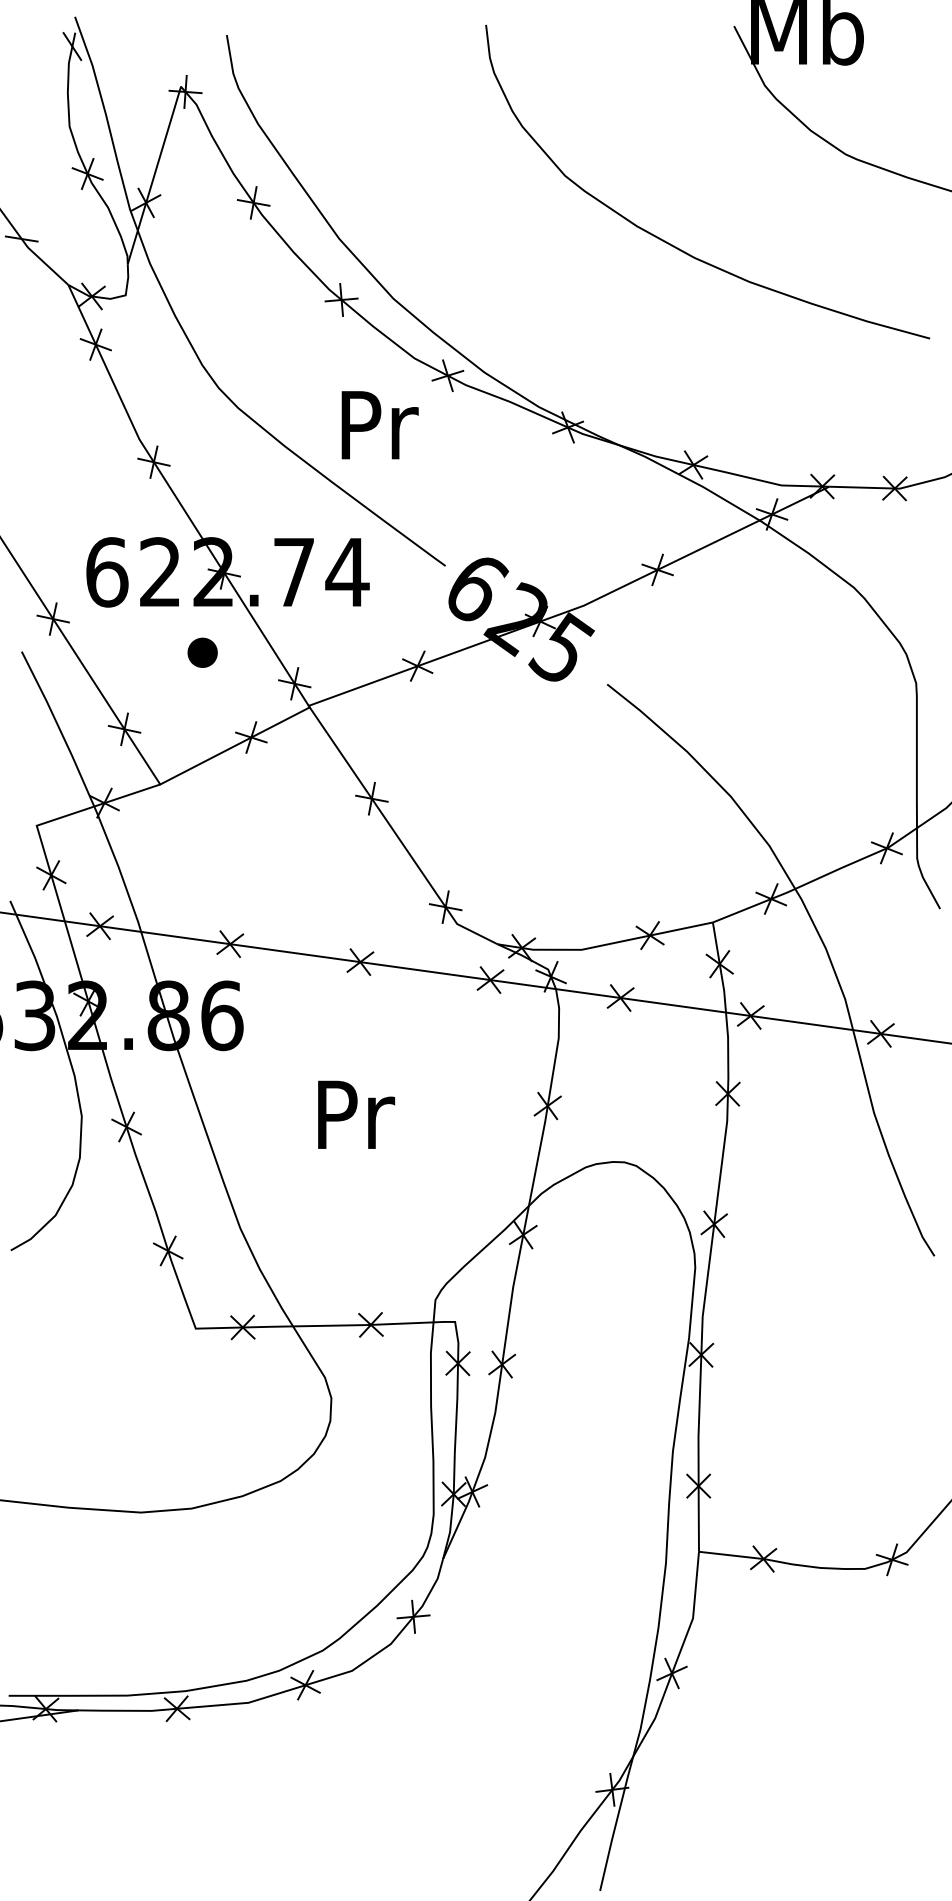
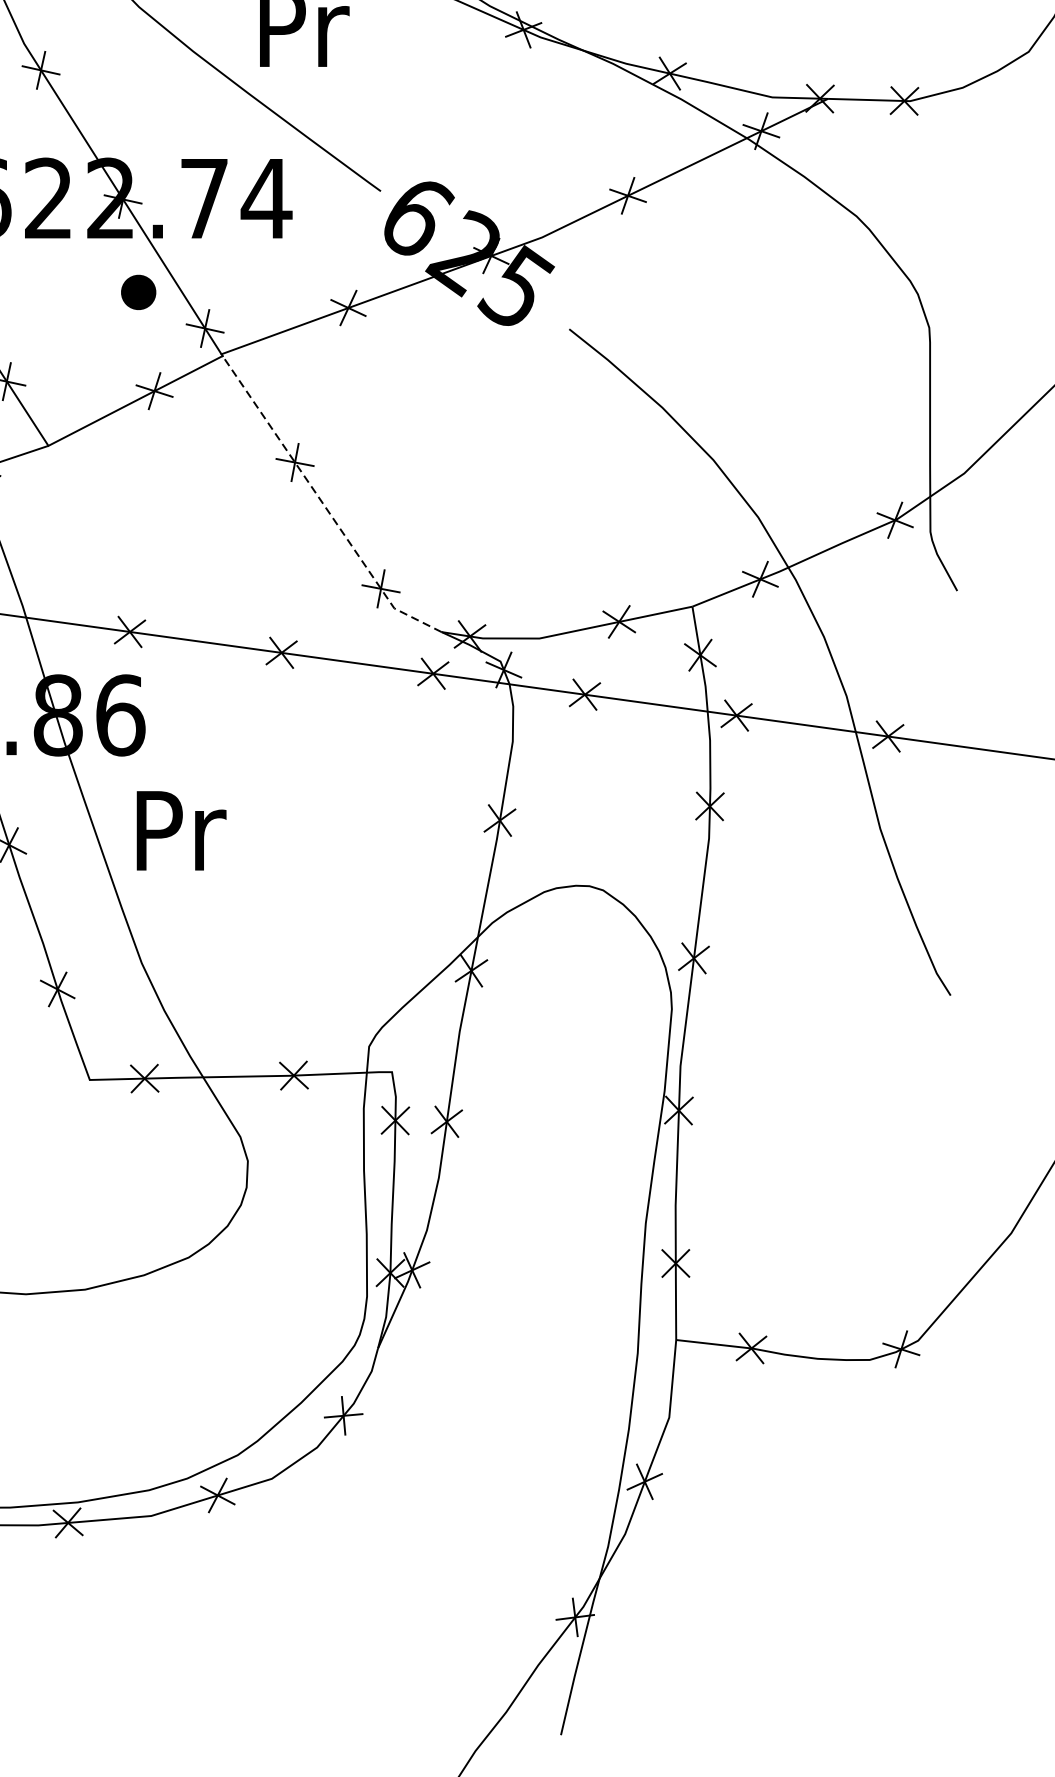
part: (202, 652) -> (138, 292), moved
line: (396, 835) -> (323, 505), solid -> dashed
text: (356, 1114) -> (181, 830), moved

